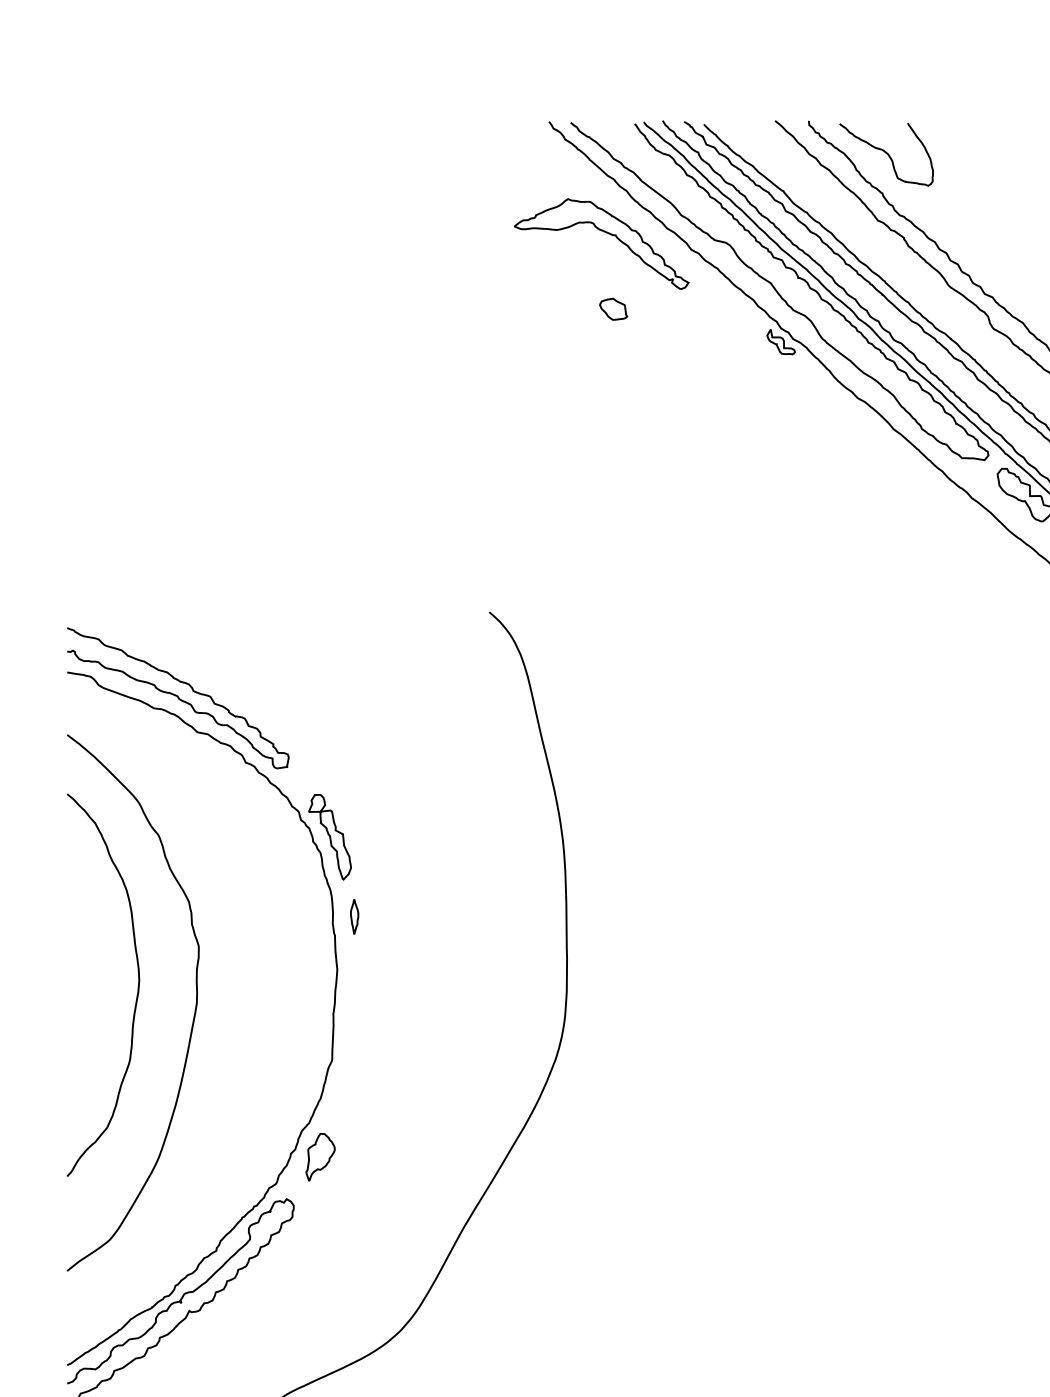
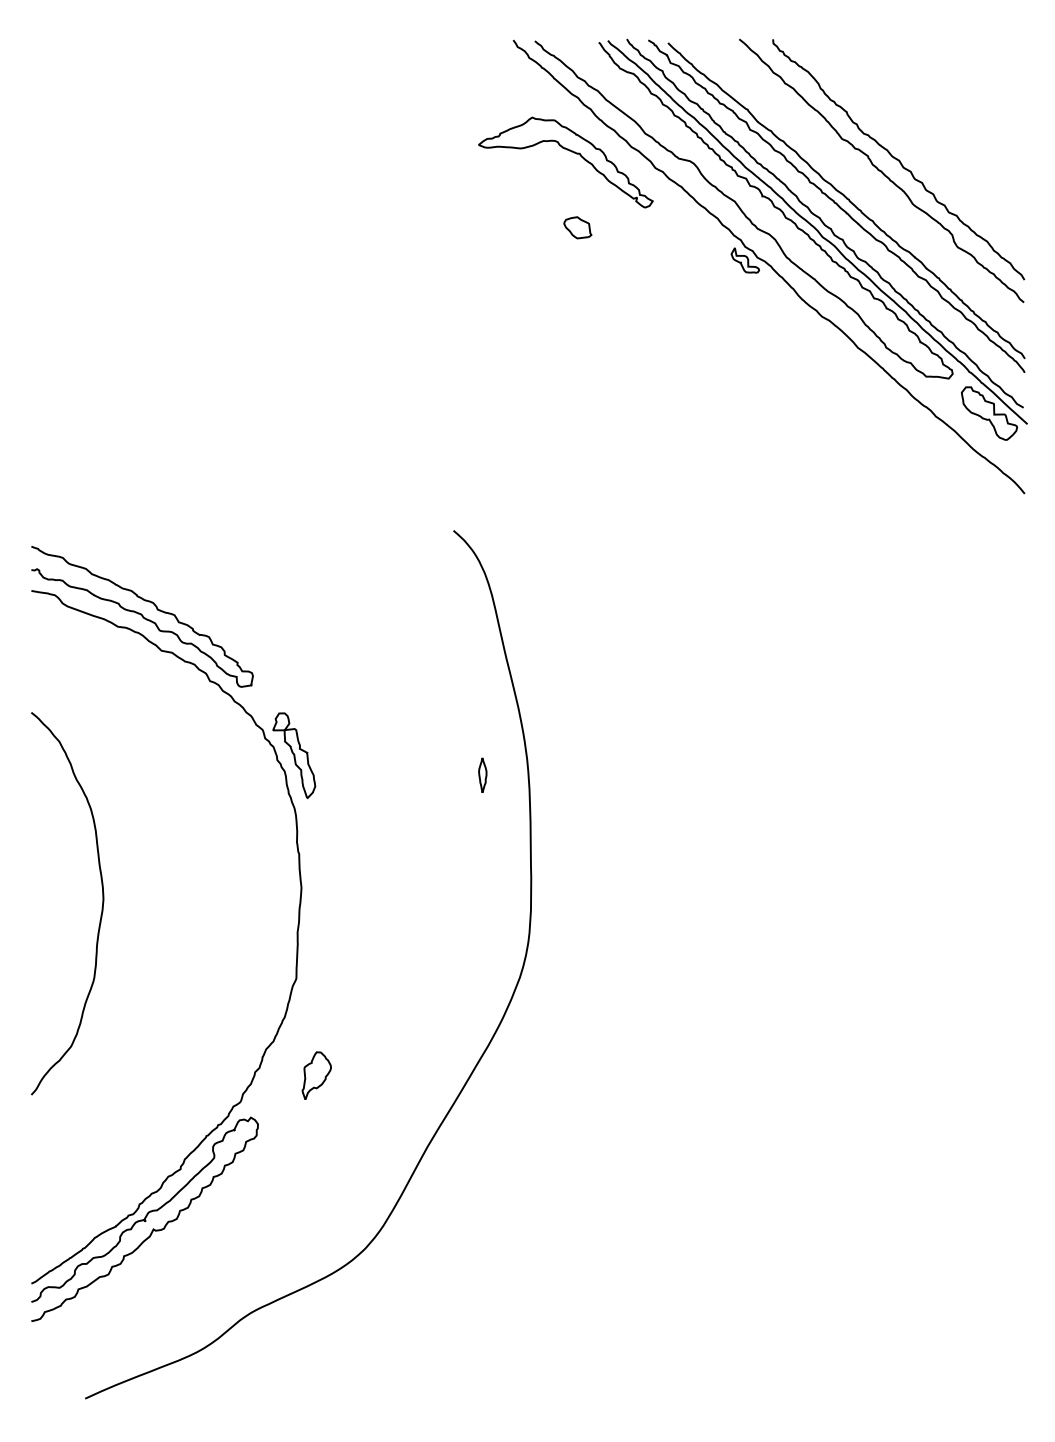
curve: (886, 154) -> (850, 72), removed
part: (354, 916) -> (482, 774), moved
curve: (194, 1011) -> (158, 929), removed
part: (320, 1157) -> (316, 1075), moved

